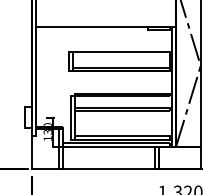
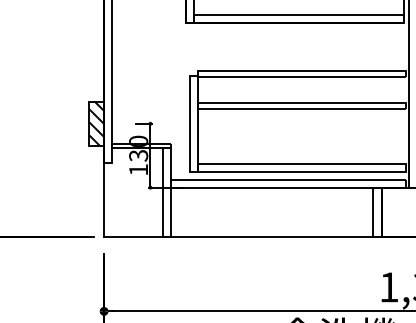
hatch: (28, 117) -> (96, 123), added

